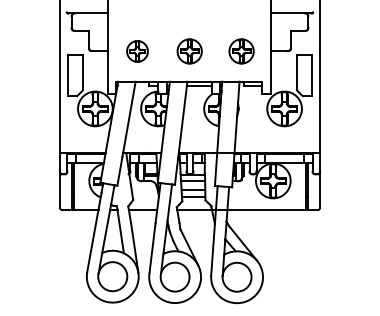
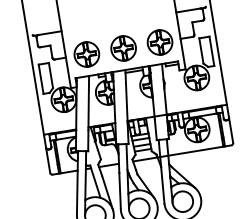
part: (137, 51) -> (86, 54), size x1.67
part: (189, 51) -> (123, 48), size x1.43
part: (241, 51) -> (159, 42), size x1.43

